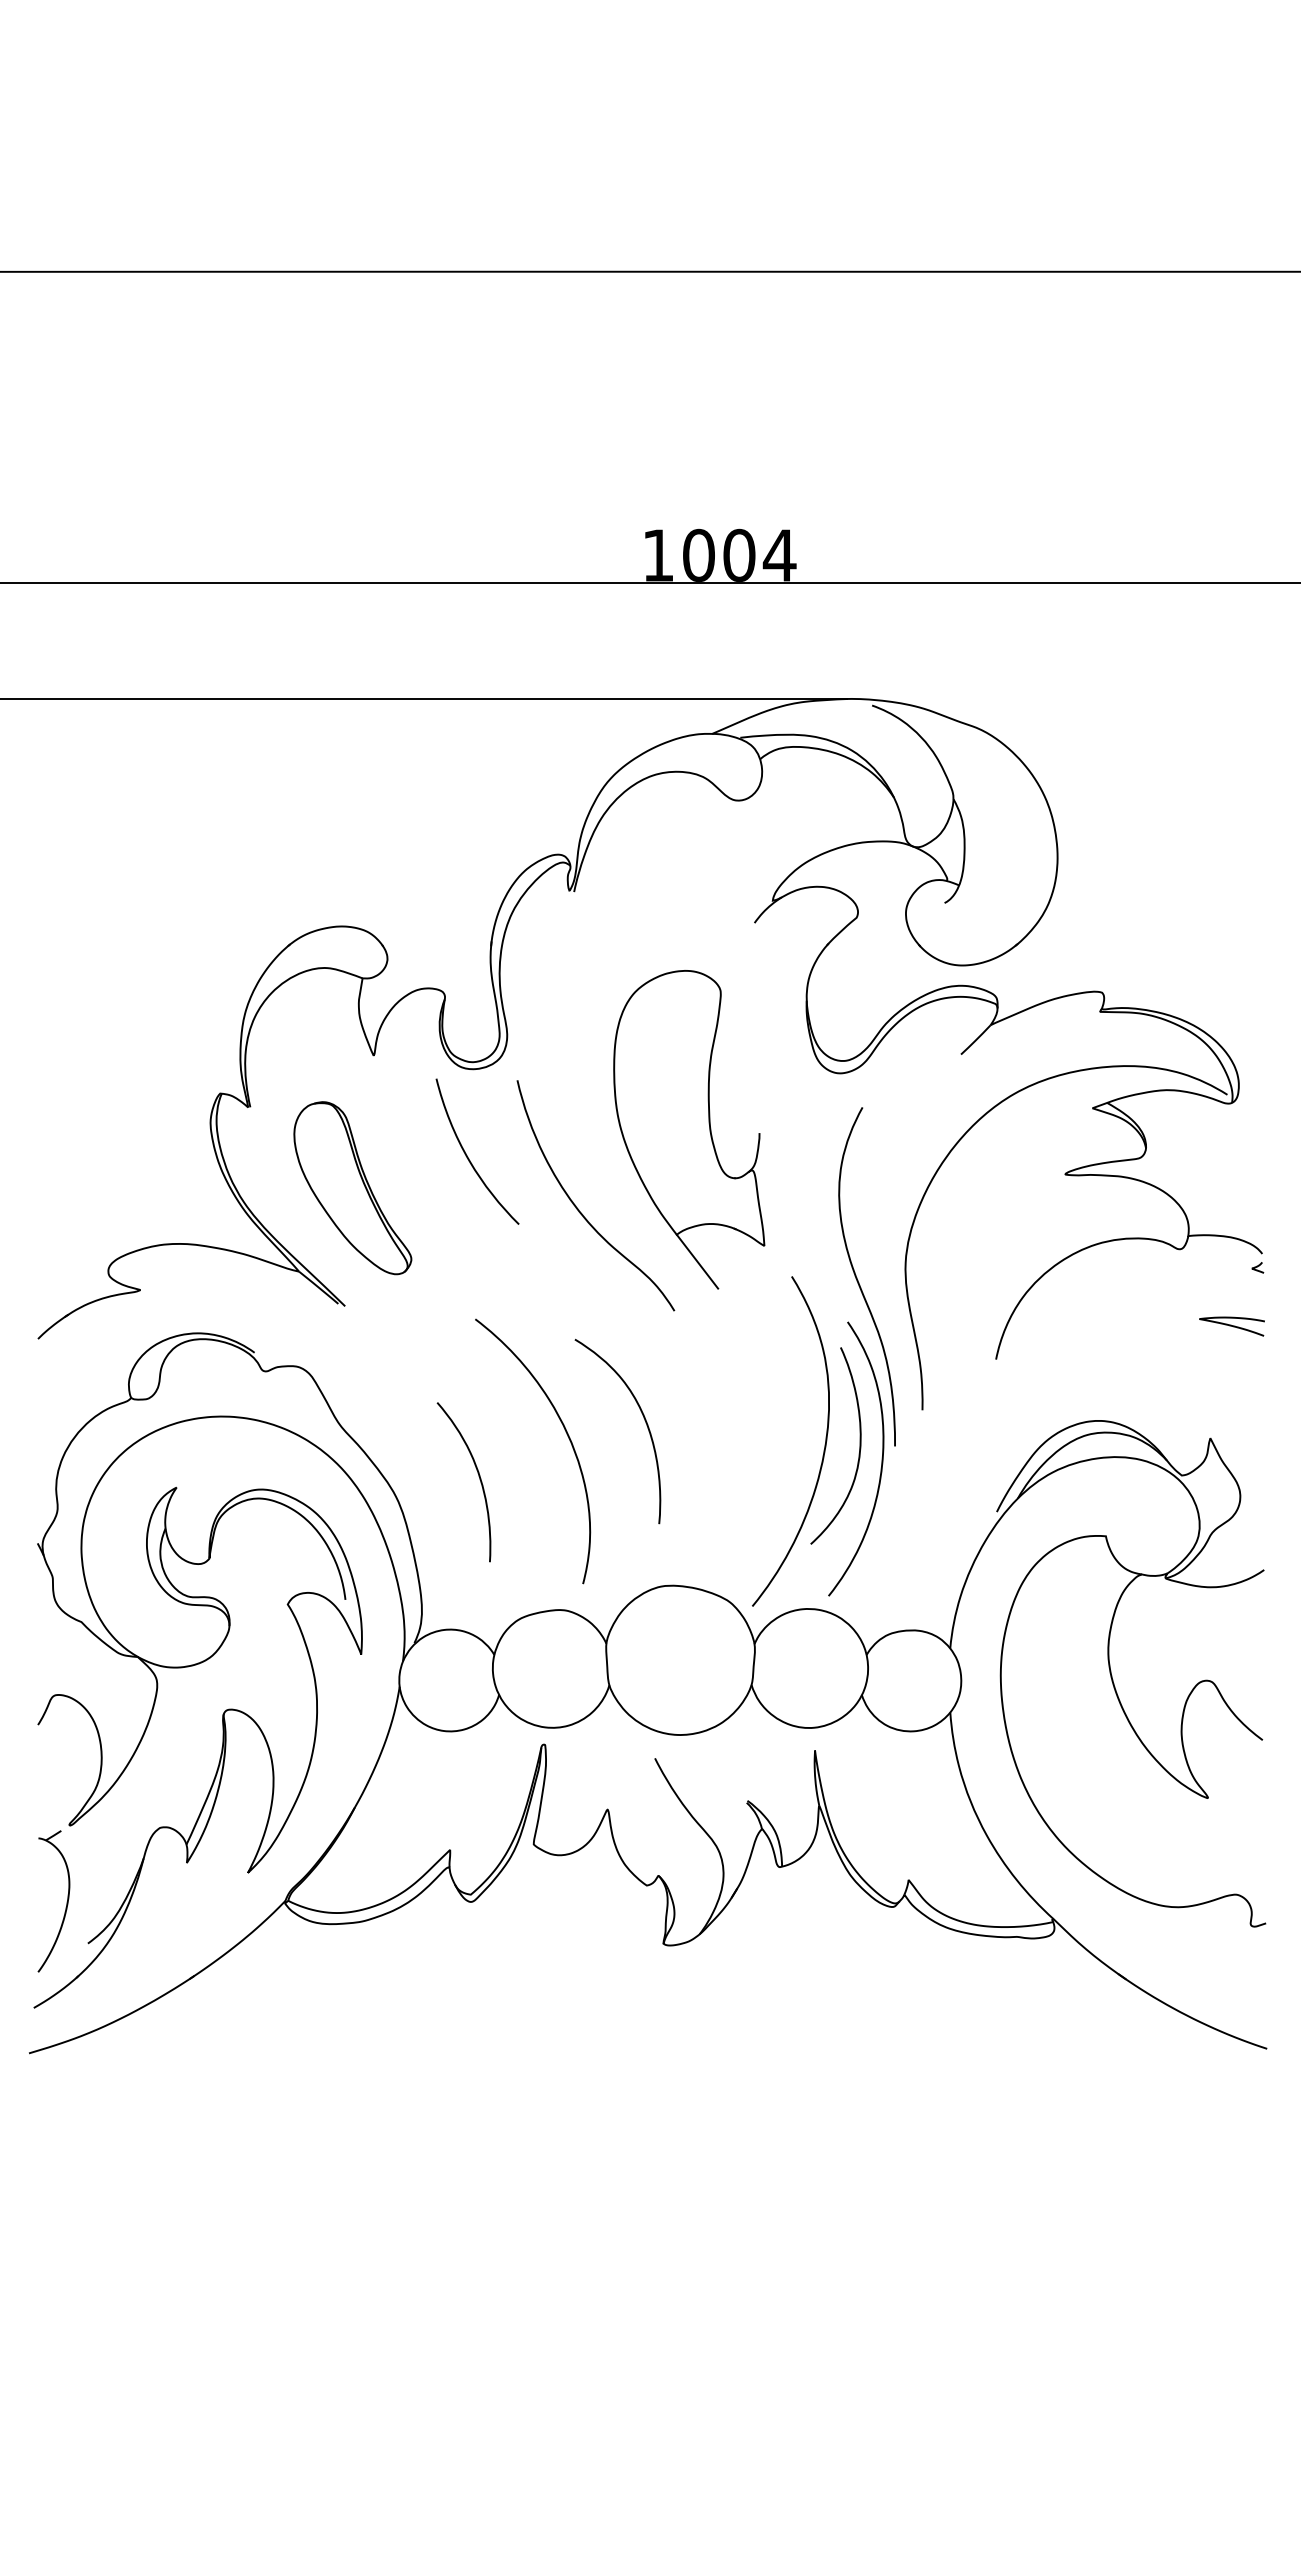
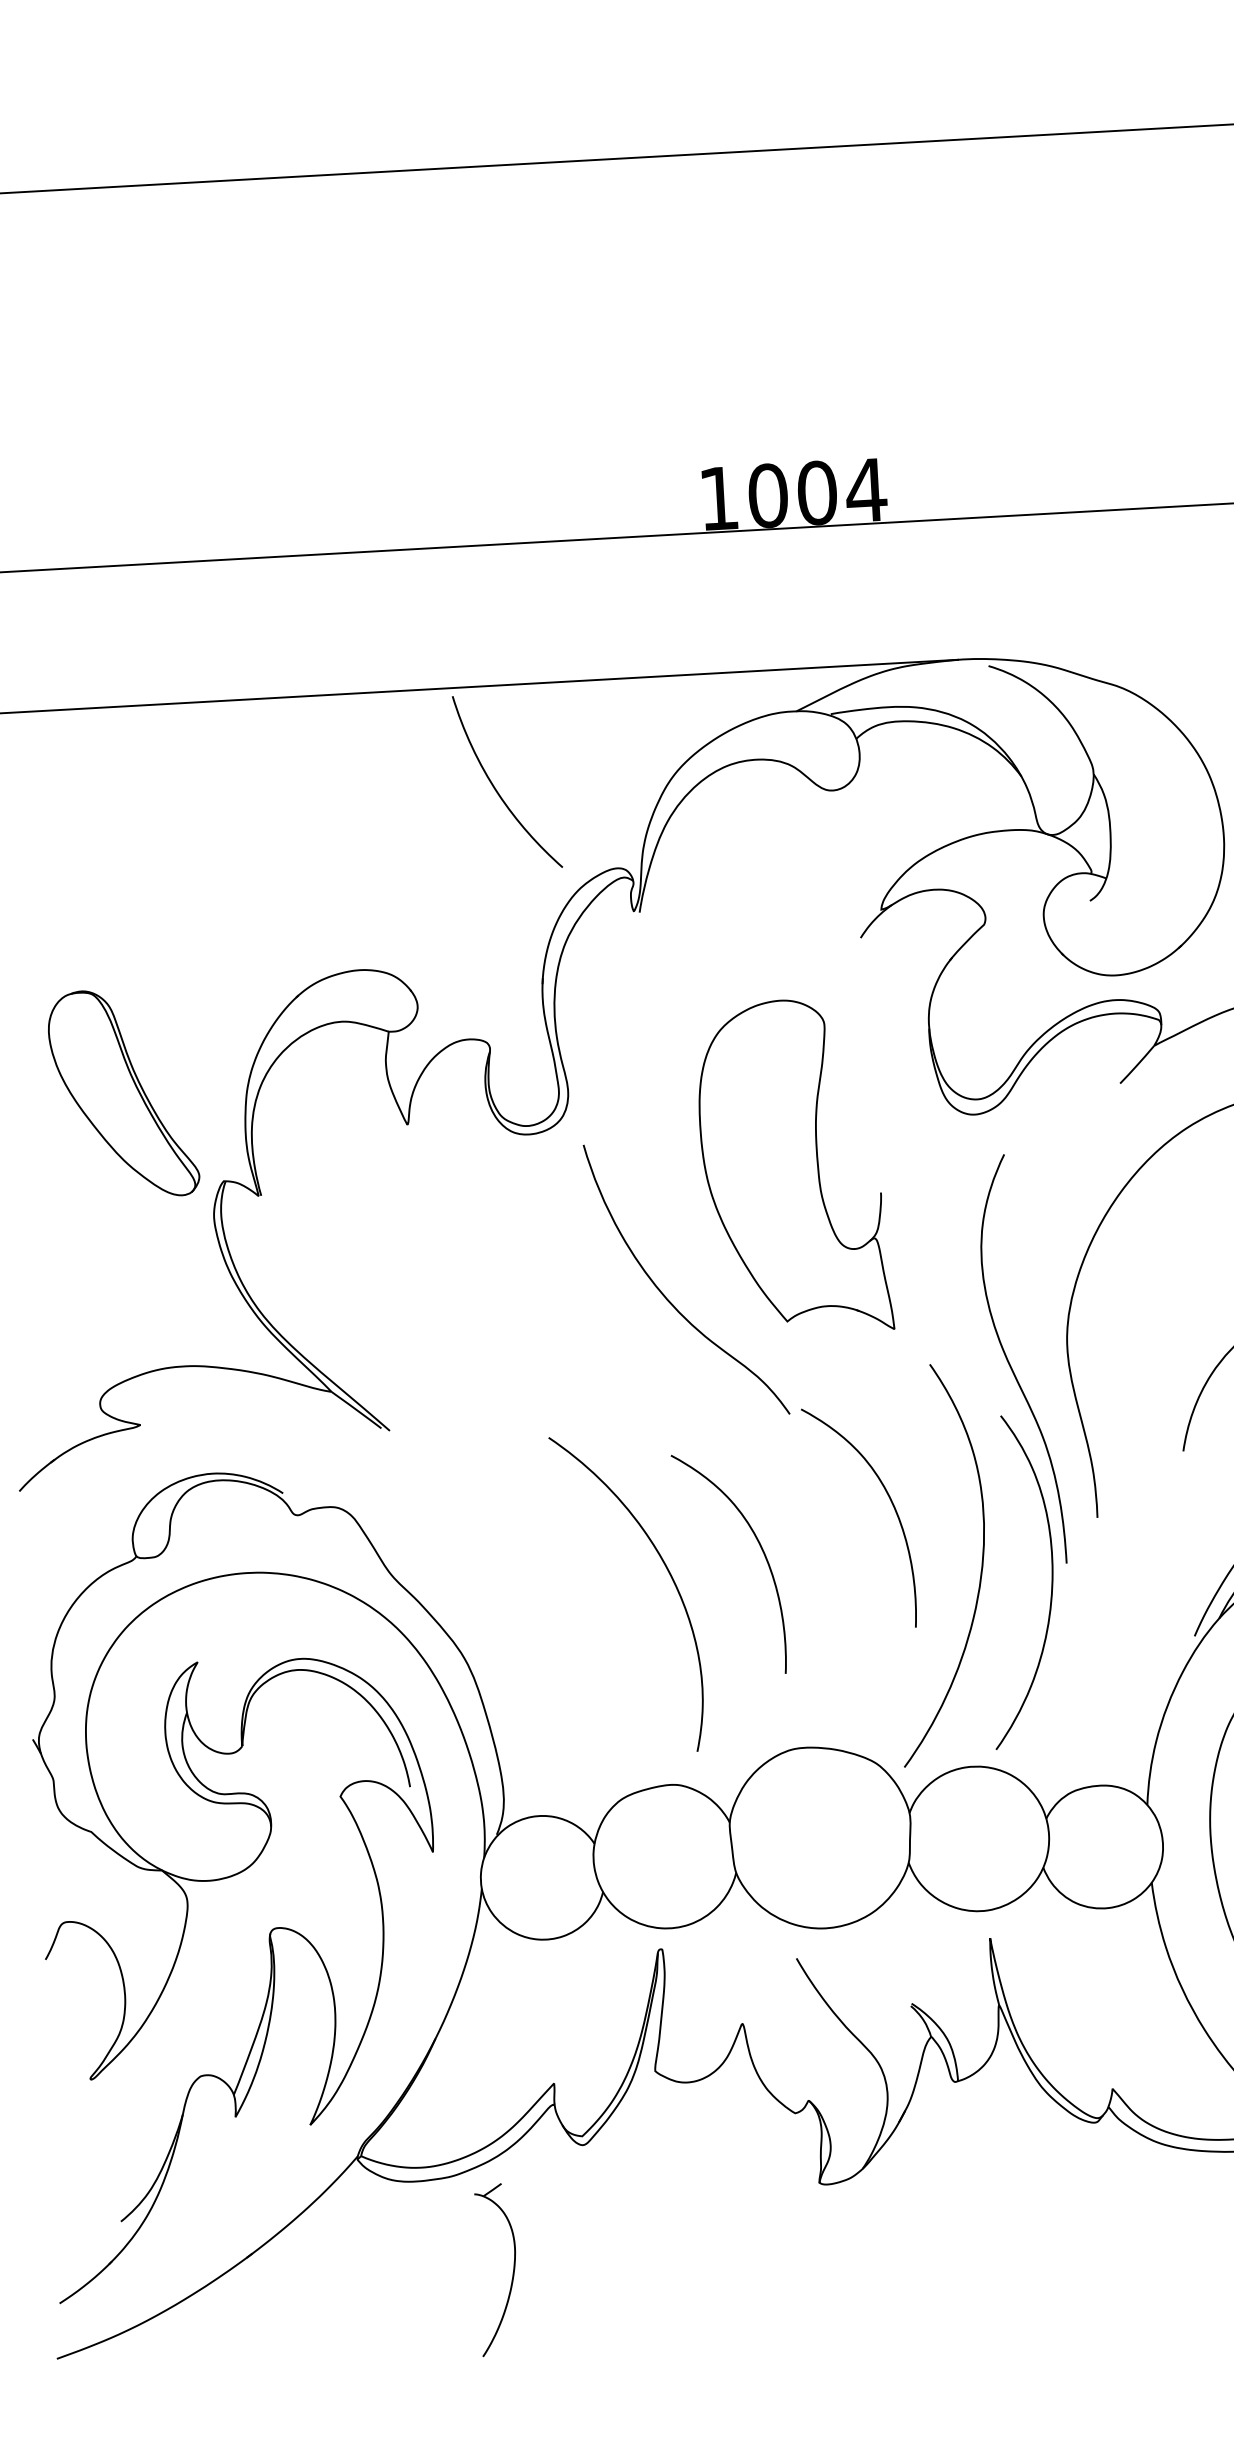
curve: (469, 1158) -> (498, 790), moved
part: (352, 1188) -> (123, 1094), moved
line: (697, 1261) -> (814, 1352), removed
curve: (752, 1386) -> (889, 1500), added
curve: (859, 1445) -> (1023, 1564), removed
curve: (478, 1476) -> (563, 1628), removed
part: (66, 1902) -> (512, 2270), moved

